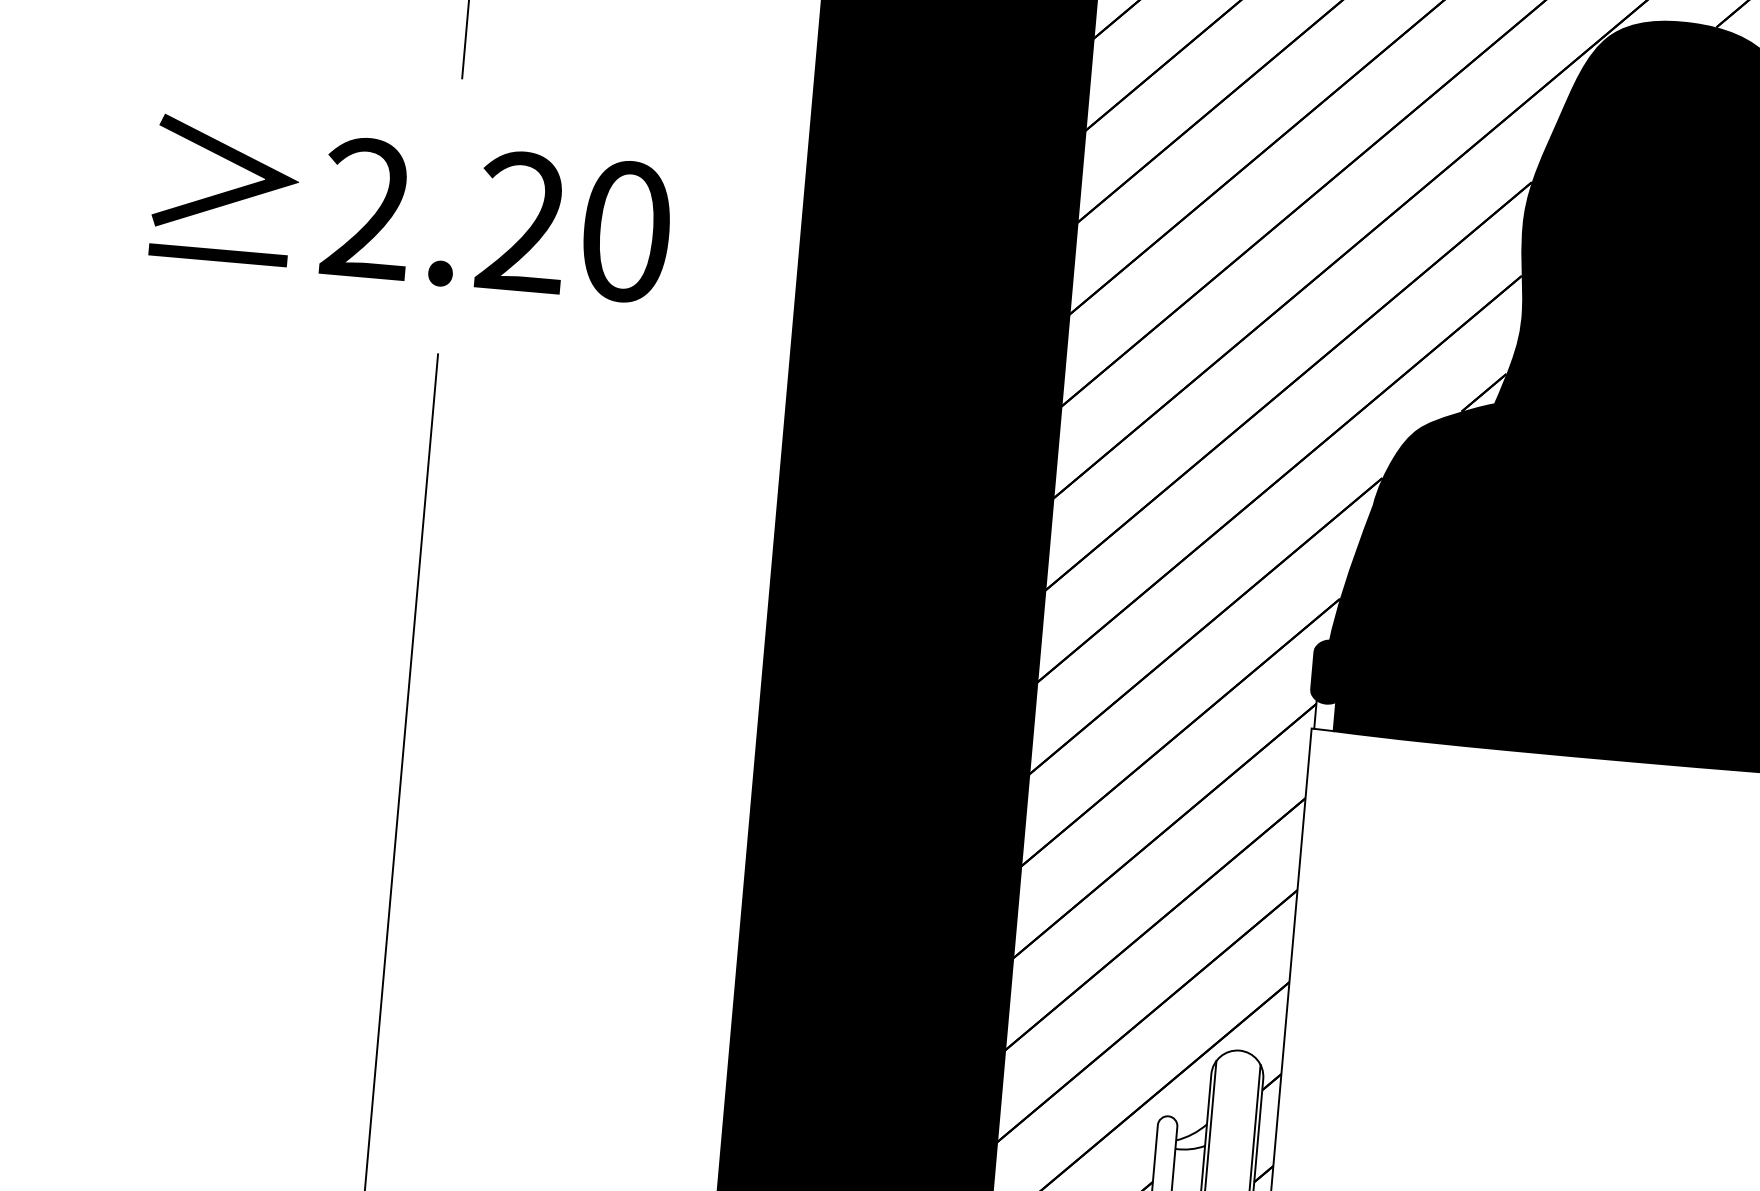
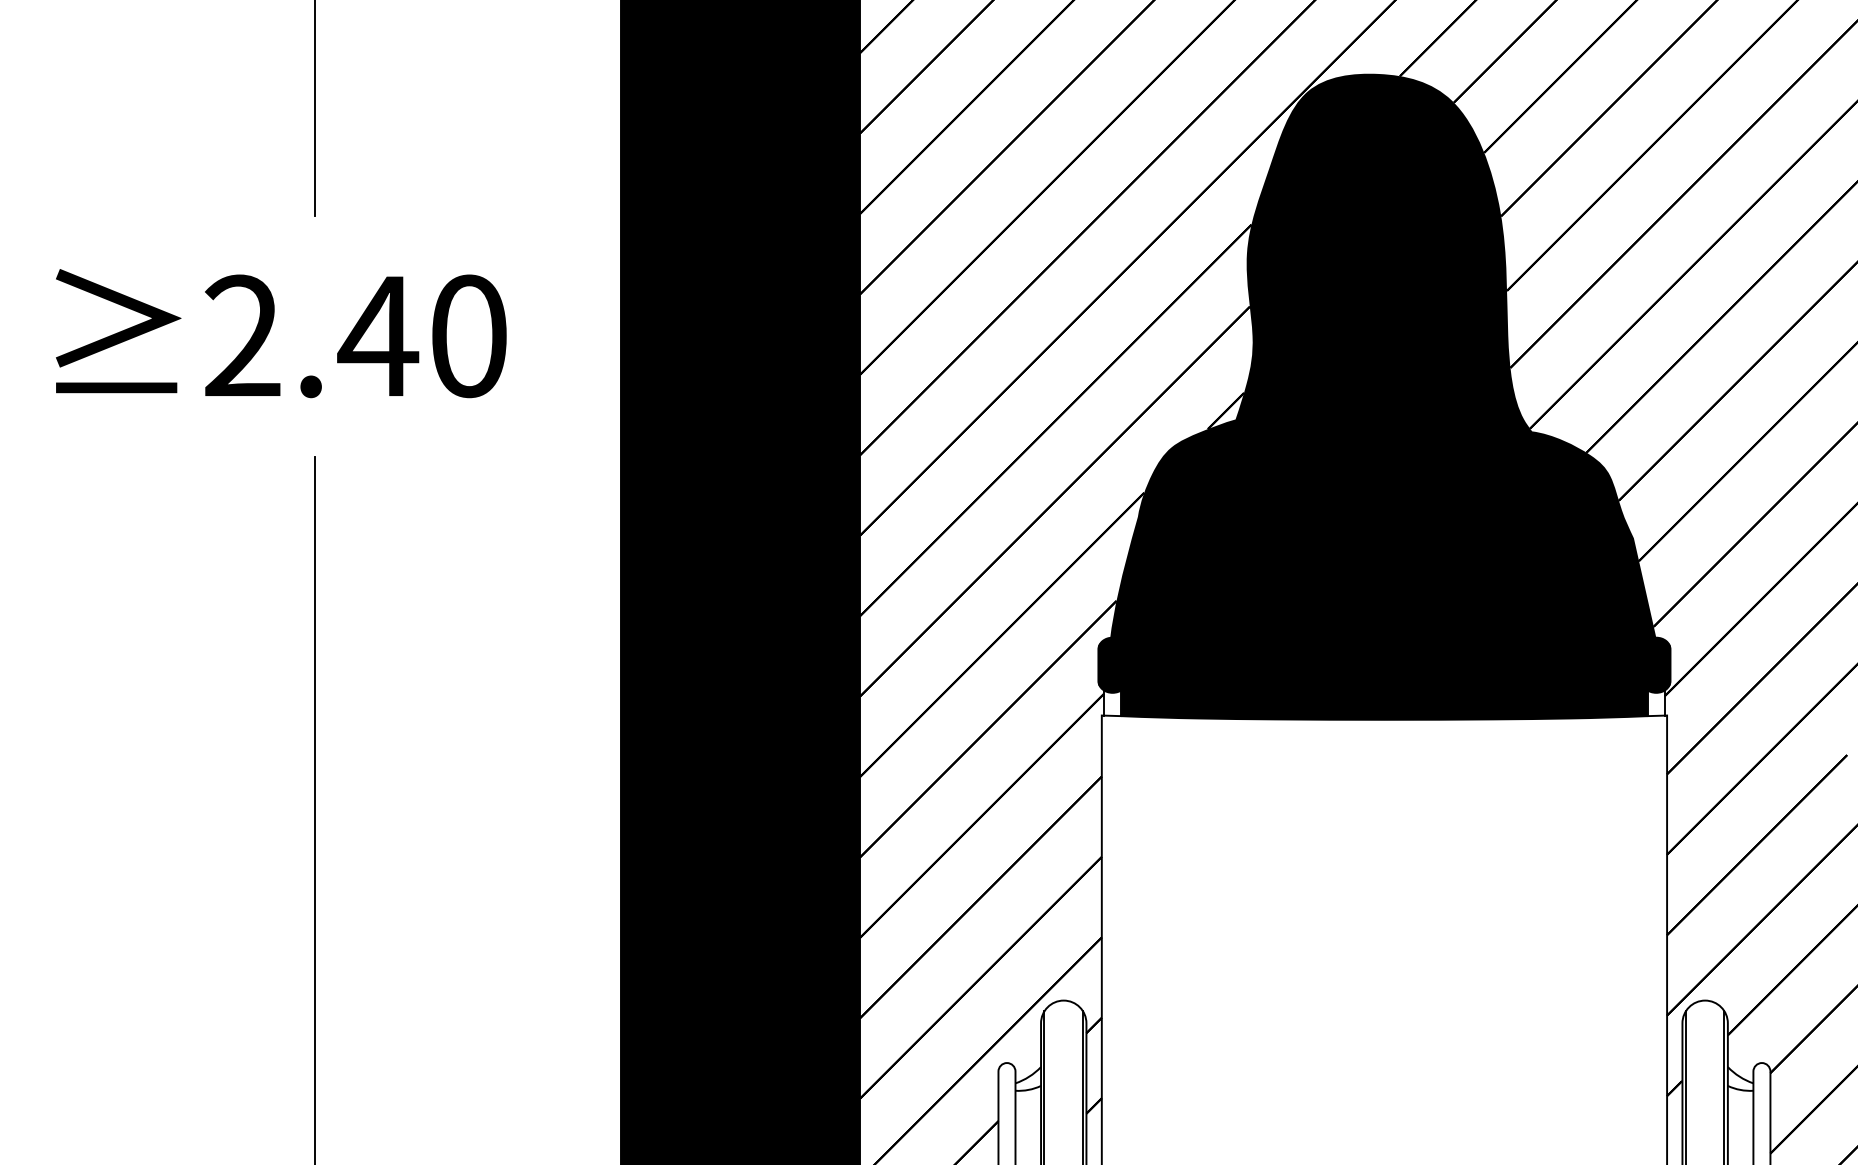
text: (522, 220) -> (378, 334), 2.20 -> 2.40

